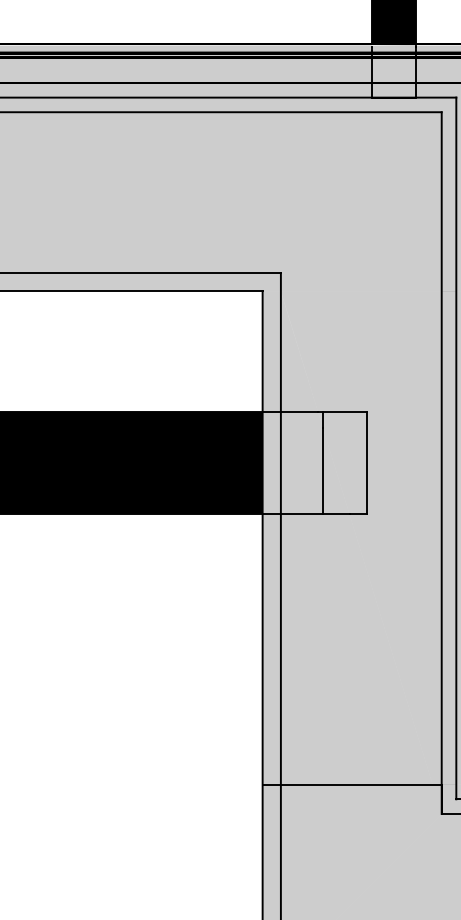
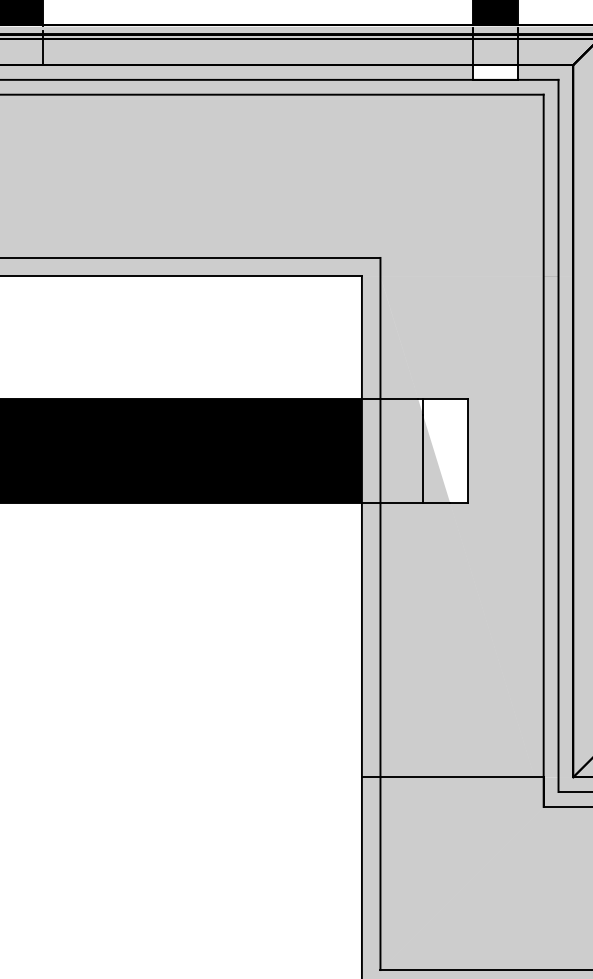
fill: (394, 90) -> (495, 72), removed
fill: (342, 462) -> (442, 450), removed

